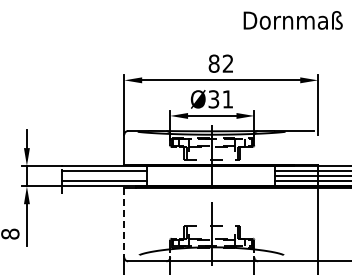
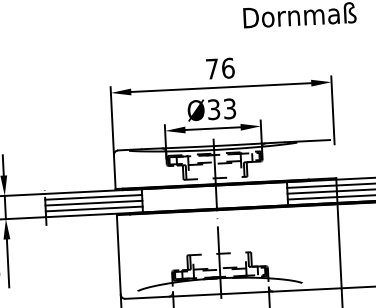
text: (220, 63) -> (219, 68), 82 -> 76
text: (227, 99) -> (229, 109), Ø31 -> Ø33
line: (104, 176) -> (93, 203), added
line: (124, 222) -> (119, 254), dashed -> solid

